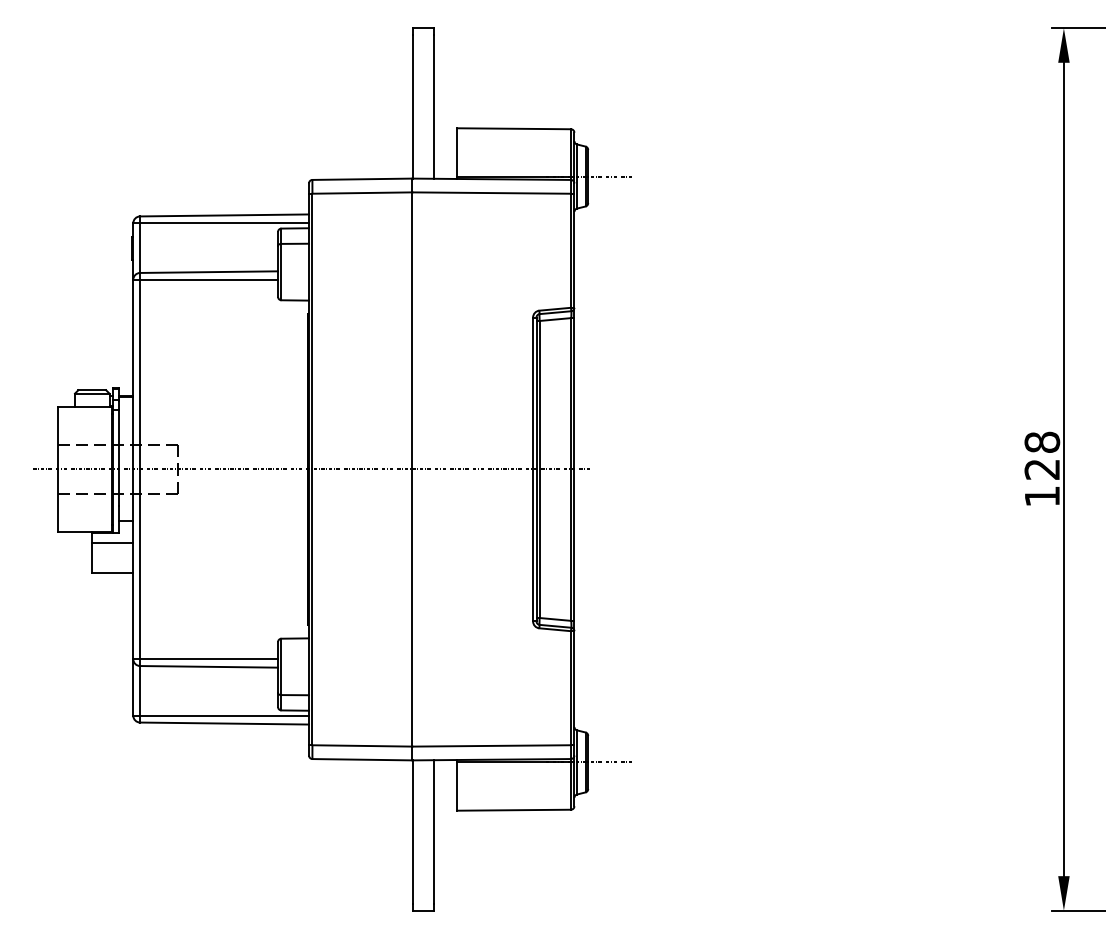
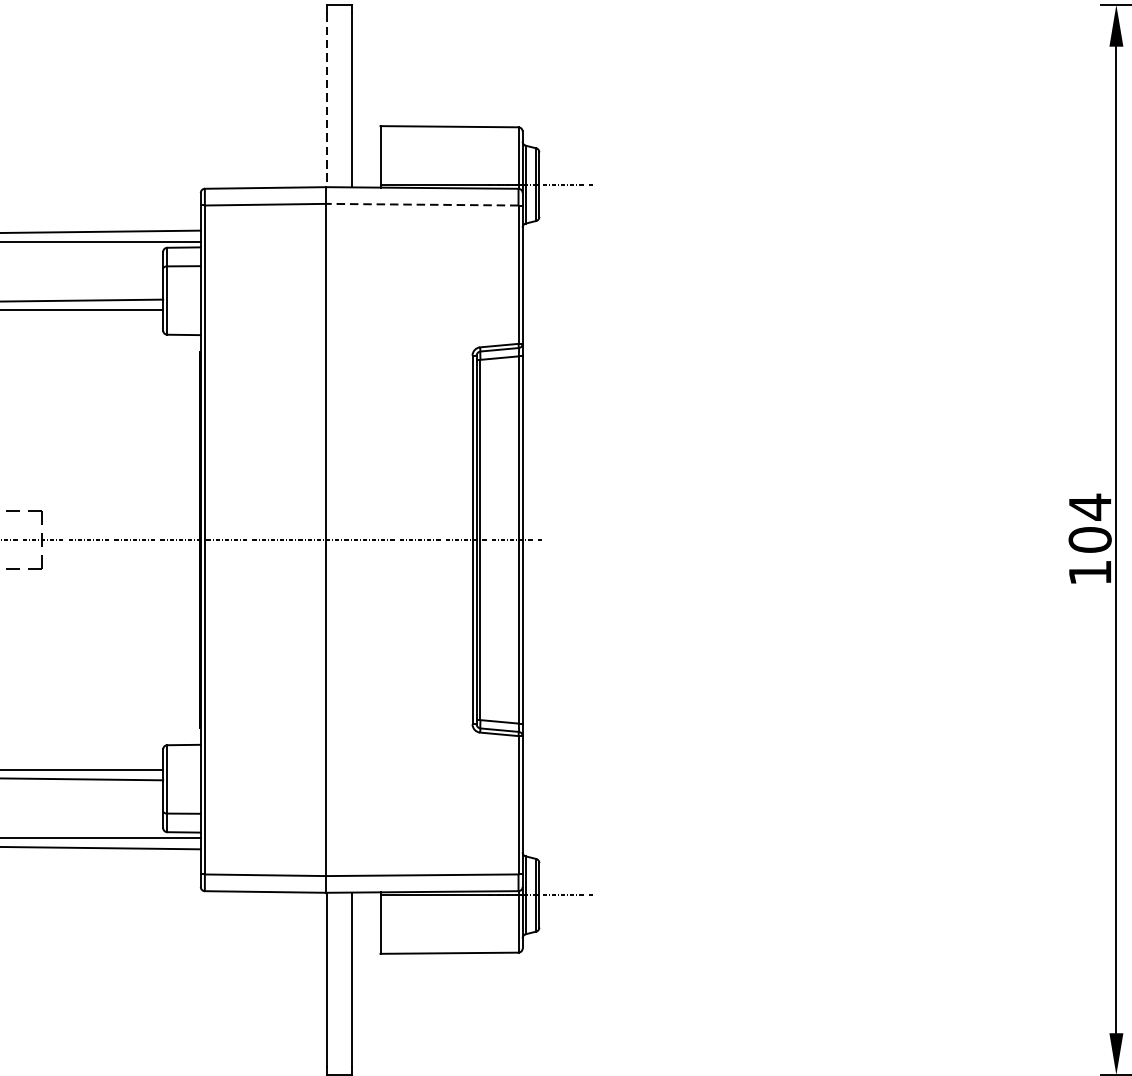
line: (413, 106) -> (327, 99), solid -> dashed
line: (491, 193) -> (422, 205), solid -> dashed
text: (1042, 455) -> (1090, 523), 128 -> 104

